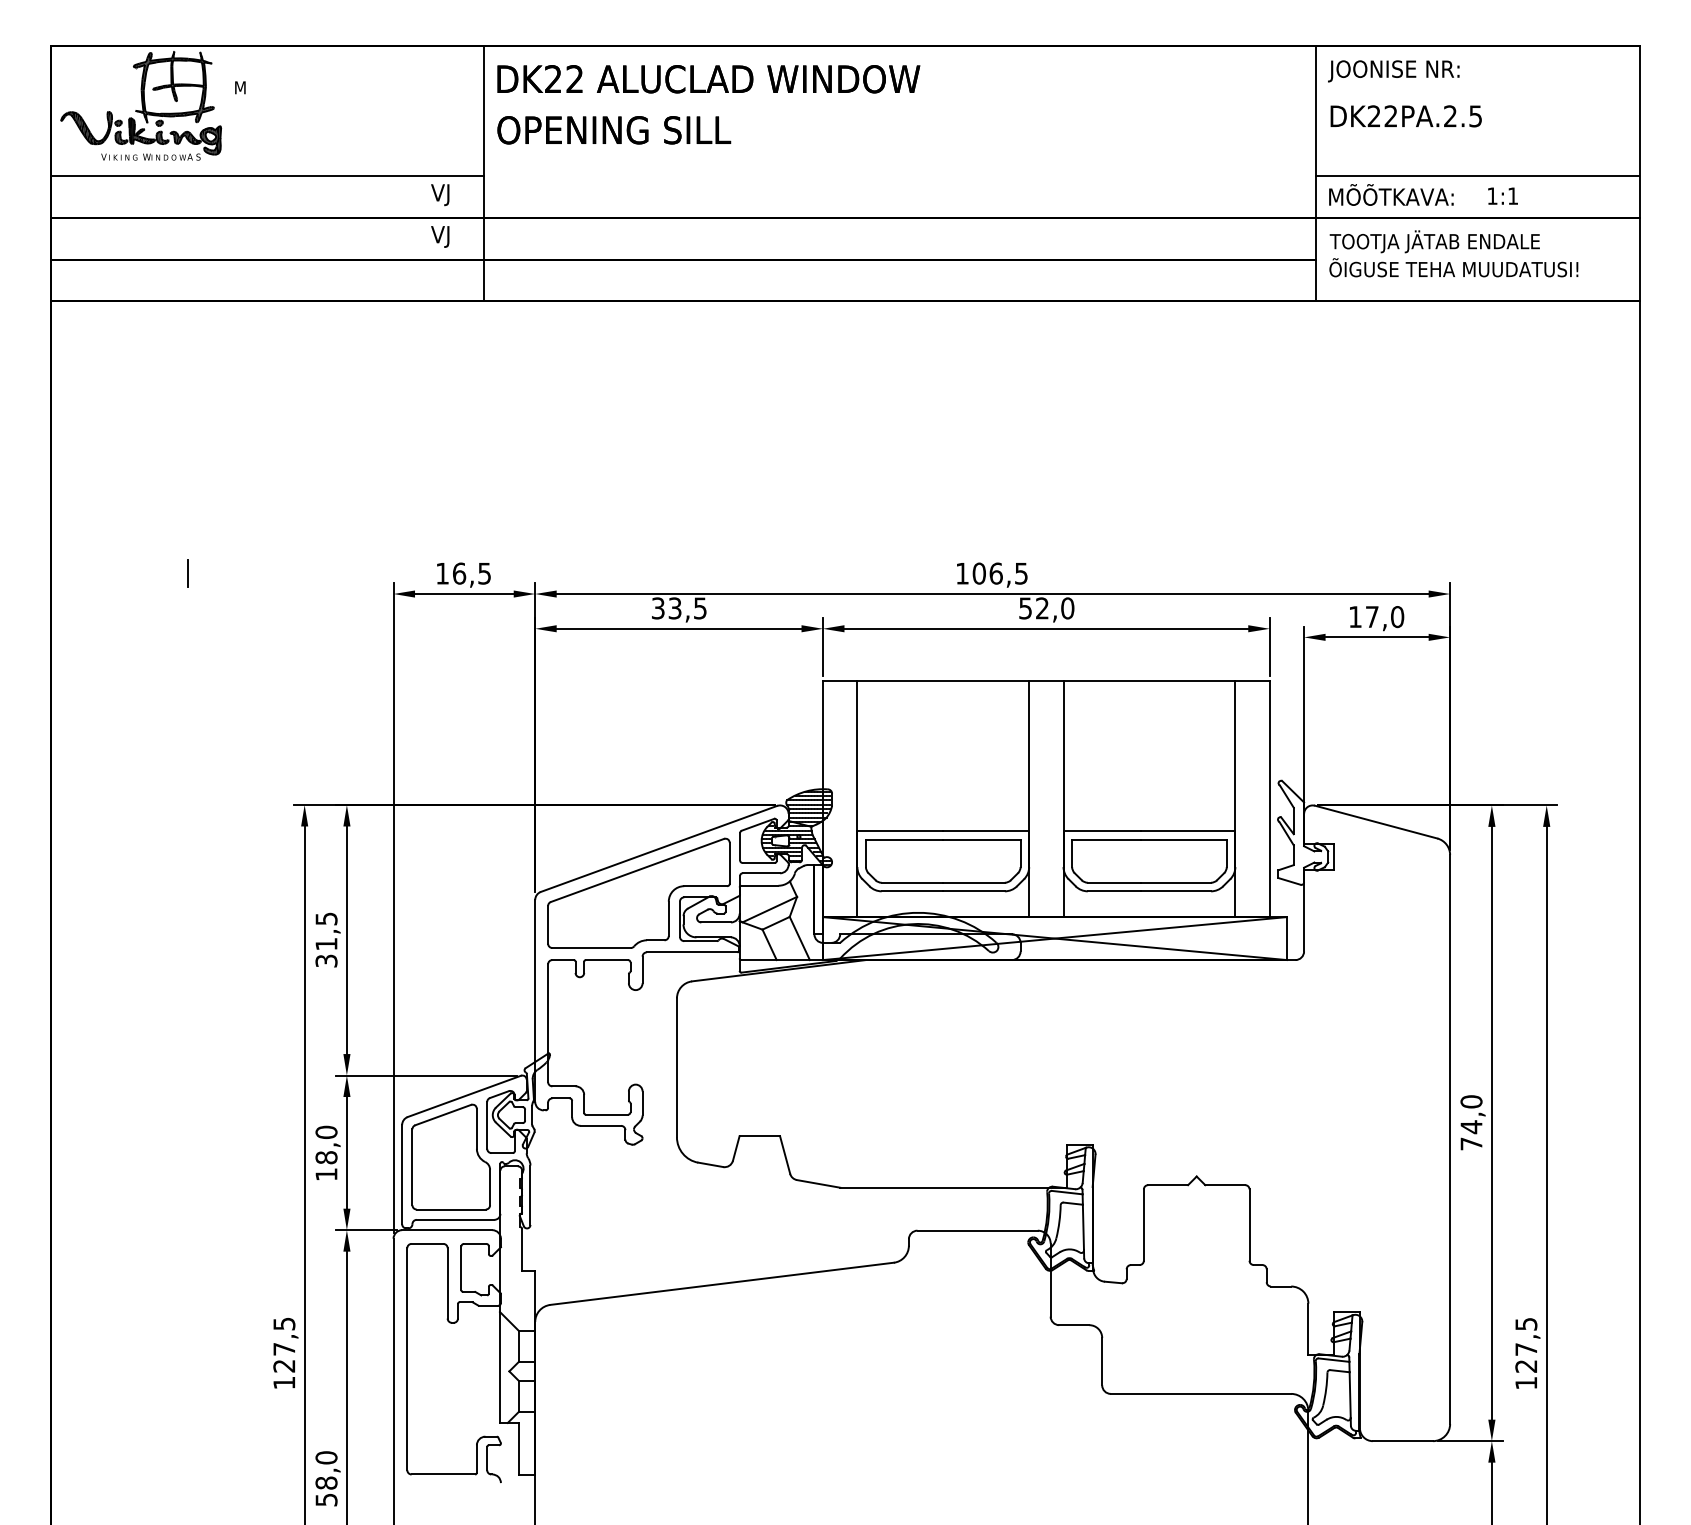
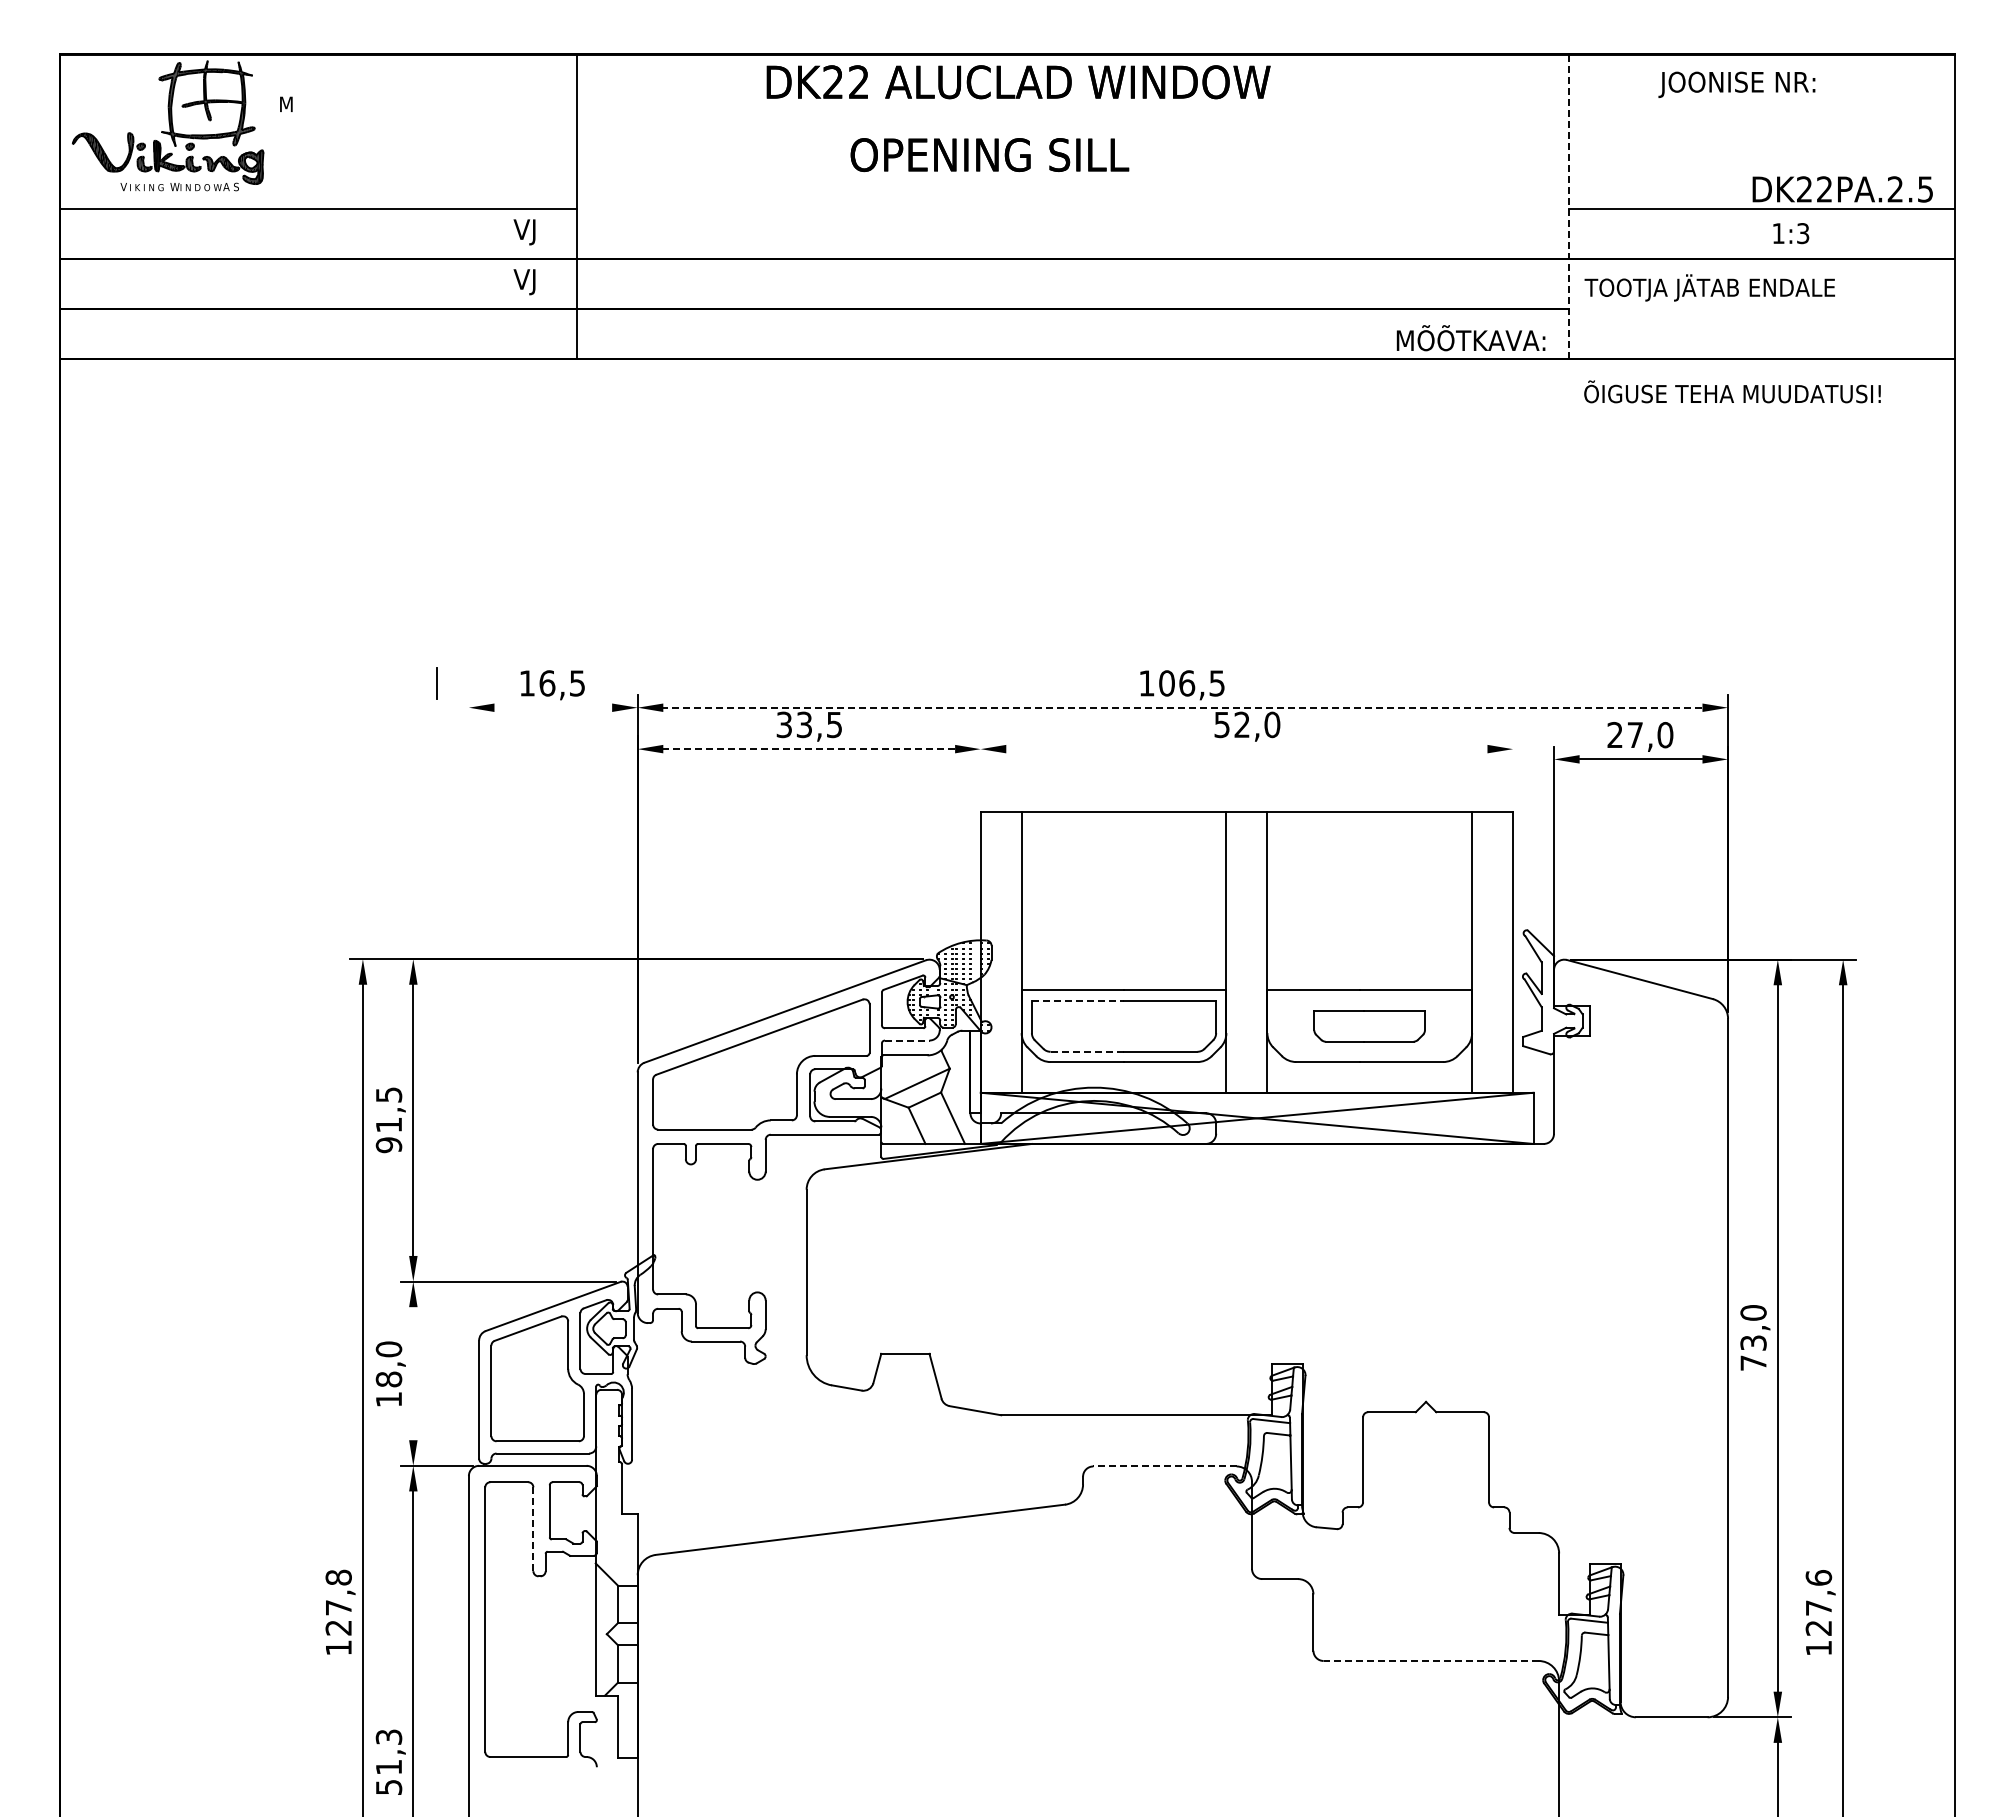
text: (1393, 71) -> (1736, 84), moved
text: (708, 79) -> (1018, 82), moved
text: (1406, 116) -> (1842, 189), moved
text: (613, 130) -> (989, 155), moved
line: (1316, 174) -> (1568, 207), solid -> dashed
text: (1390, 195) -> (1470, 338), moved
text: (1513, 196) -> (1803, 233), 1:1 -> 1:3
text: (1453, 267) -> (1732, 391), moved
line: (187, 573) -> (436, 683), moved
line: (464, 593) -> (553, 707), removed
line: (992, 593) -> (1182, 707), solid -> dashed
text: (1354, 616) -> (1614, 734), 17,0 -> 27,0
line: (679, 629) -> (809, 749), solid -> dashed
line: (1046, 629) -> (1246, 749), removed
line: (822, 646) -> (980, 770), removed
line: (1270, 646) -> (1513, 770), removed
line: (905, 839) -> (1078, 1000), solid -> dashed
part: (1149, 861) -> (1369, 1026), size x0.6
line: (761, 873) -> (907, 1040), solid -> dashed
line: (912, 882) -> (1087, 1051), solid -> dashed
line: (393, 907) -> (468, 1081), removed
text: (326, 961) -> (388, 1145), 31,5 -> 91,5
text: (1471, 1126) -> (1753, 1342), 74,0 -> 73,0
line: (347, 1152) -> (413, 1373), removed
line: (977, 1230) -> (1164, 1466), solid -> dashed
line: (447, 1283) -> (533, 1529), solid -> dashed
text: (284, 1323) -> (338, 1577), 127,5 -> 127,8
text: (1526, 1323) -> (1818, 1577), 127,5 -> 127,6
line: (1201, 1393) -> (1431, 1660), solid -> dashed
text: (326, 1470) -> (388, 1752), 58,0 -> 51,3

